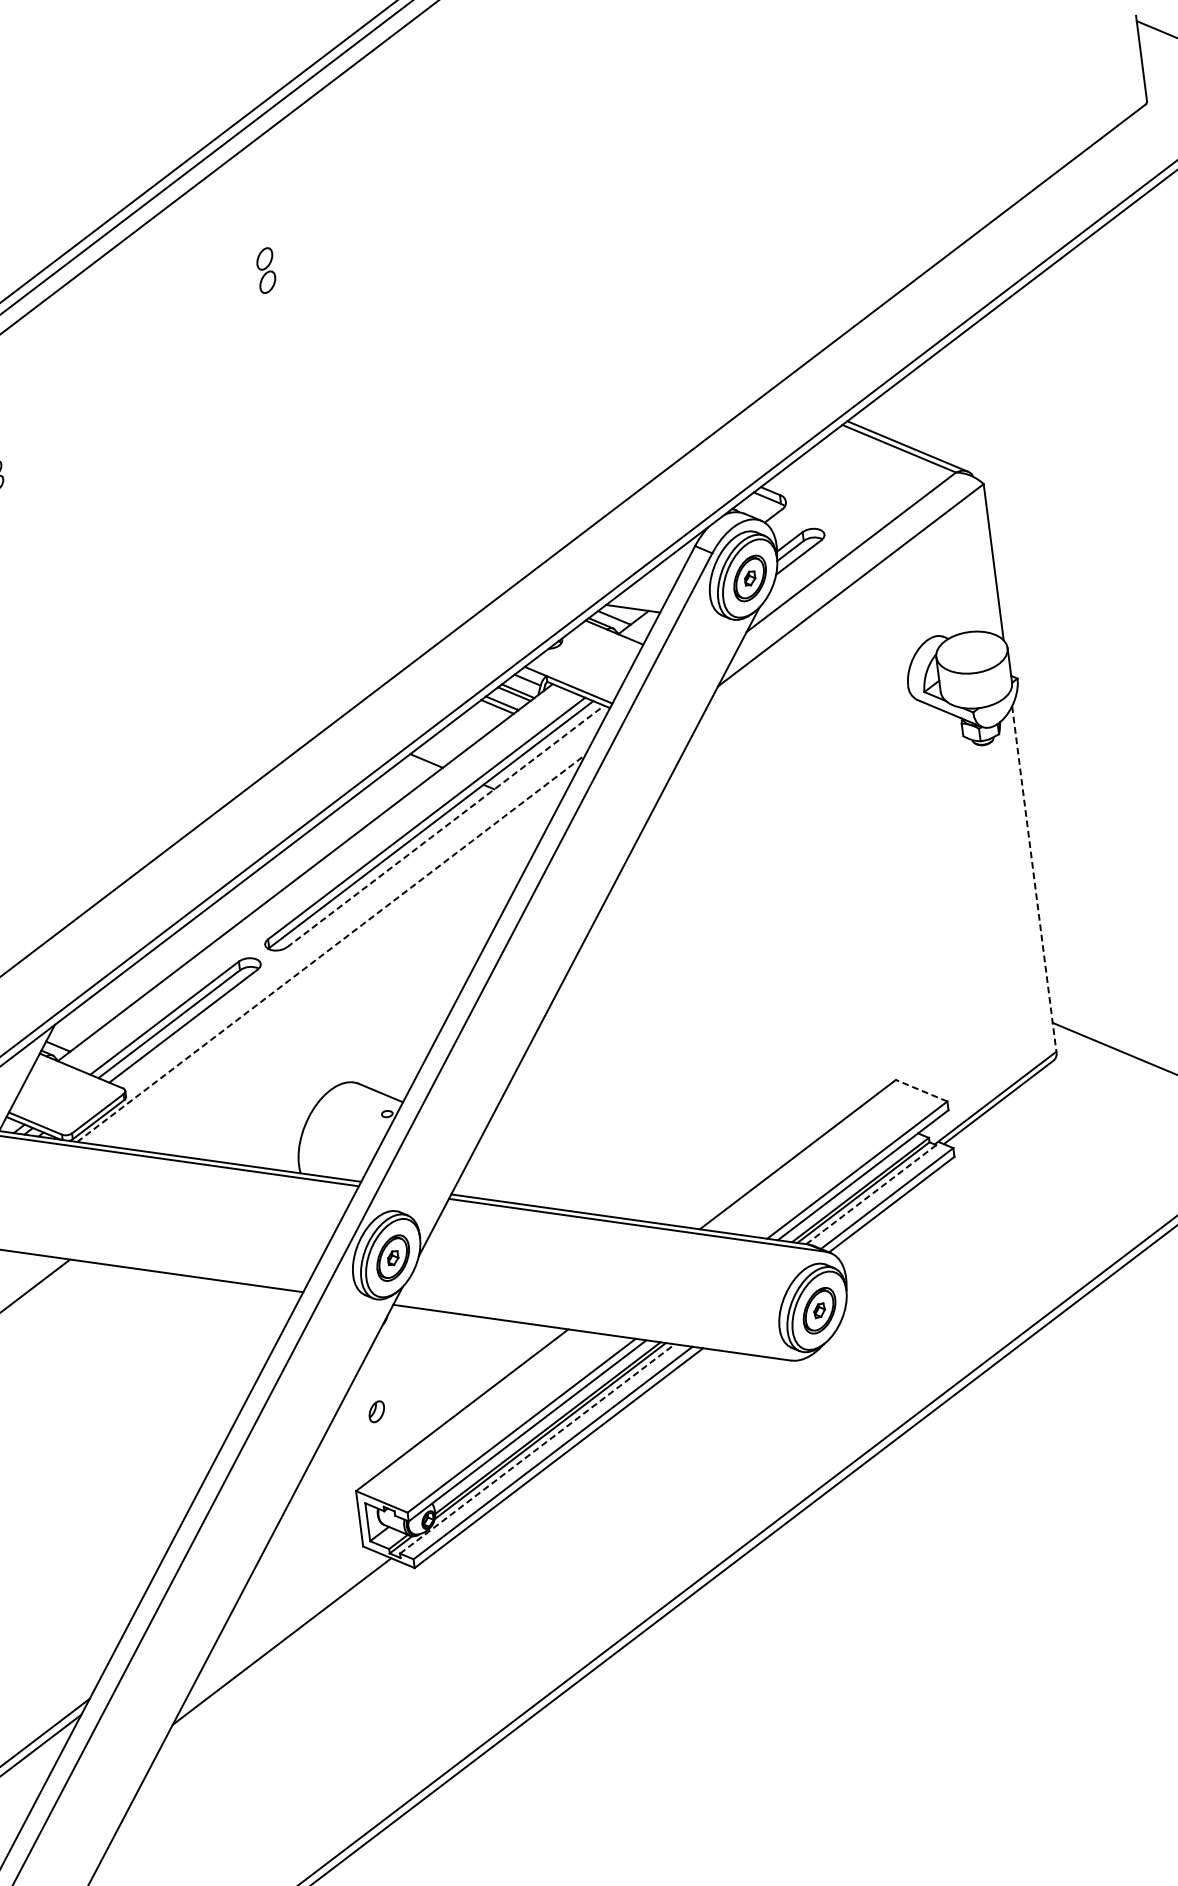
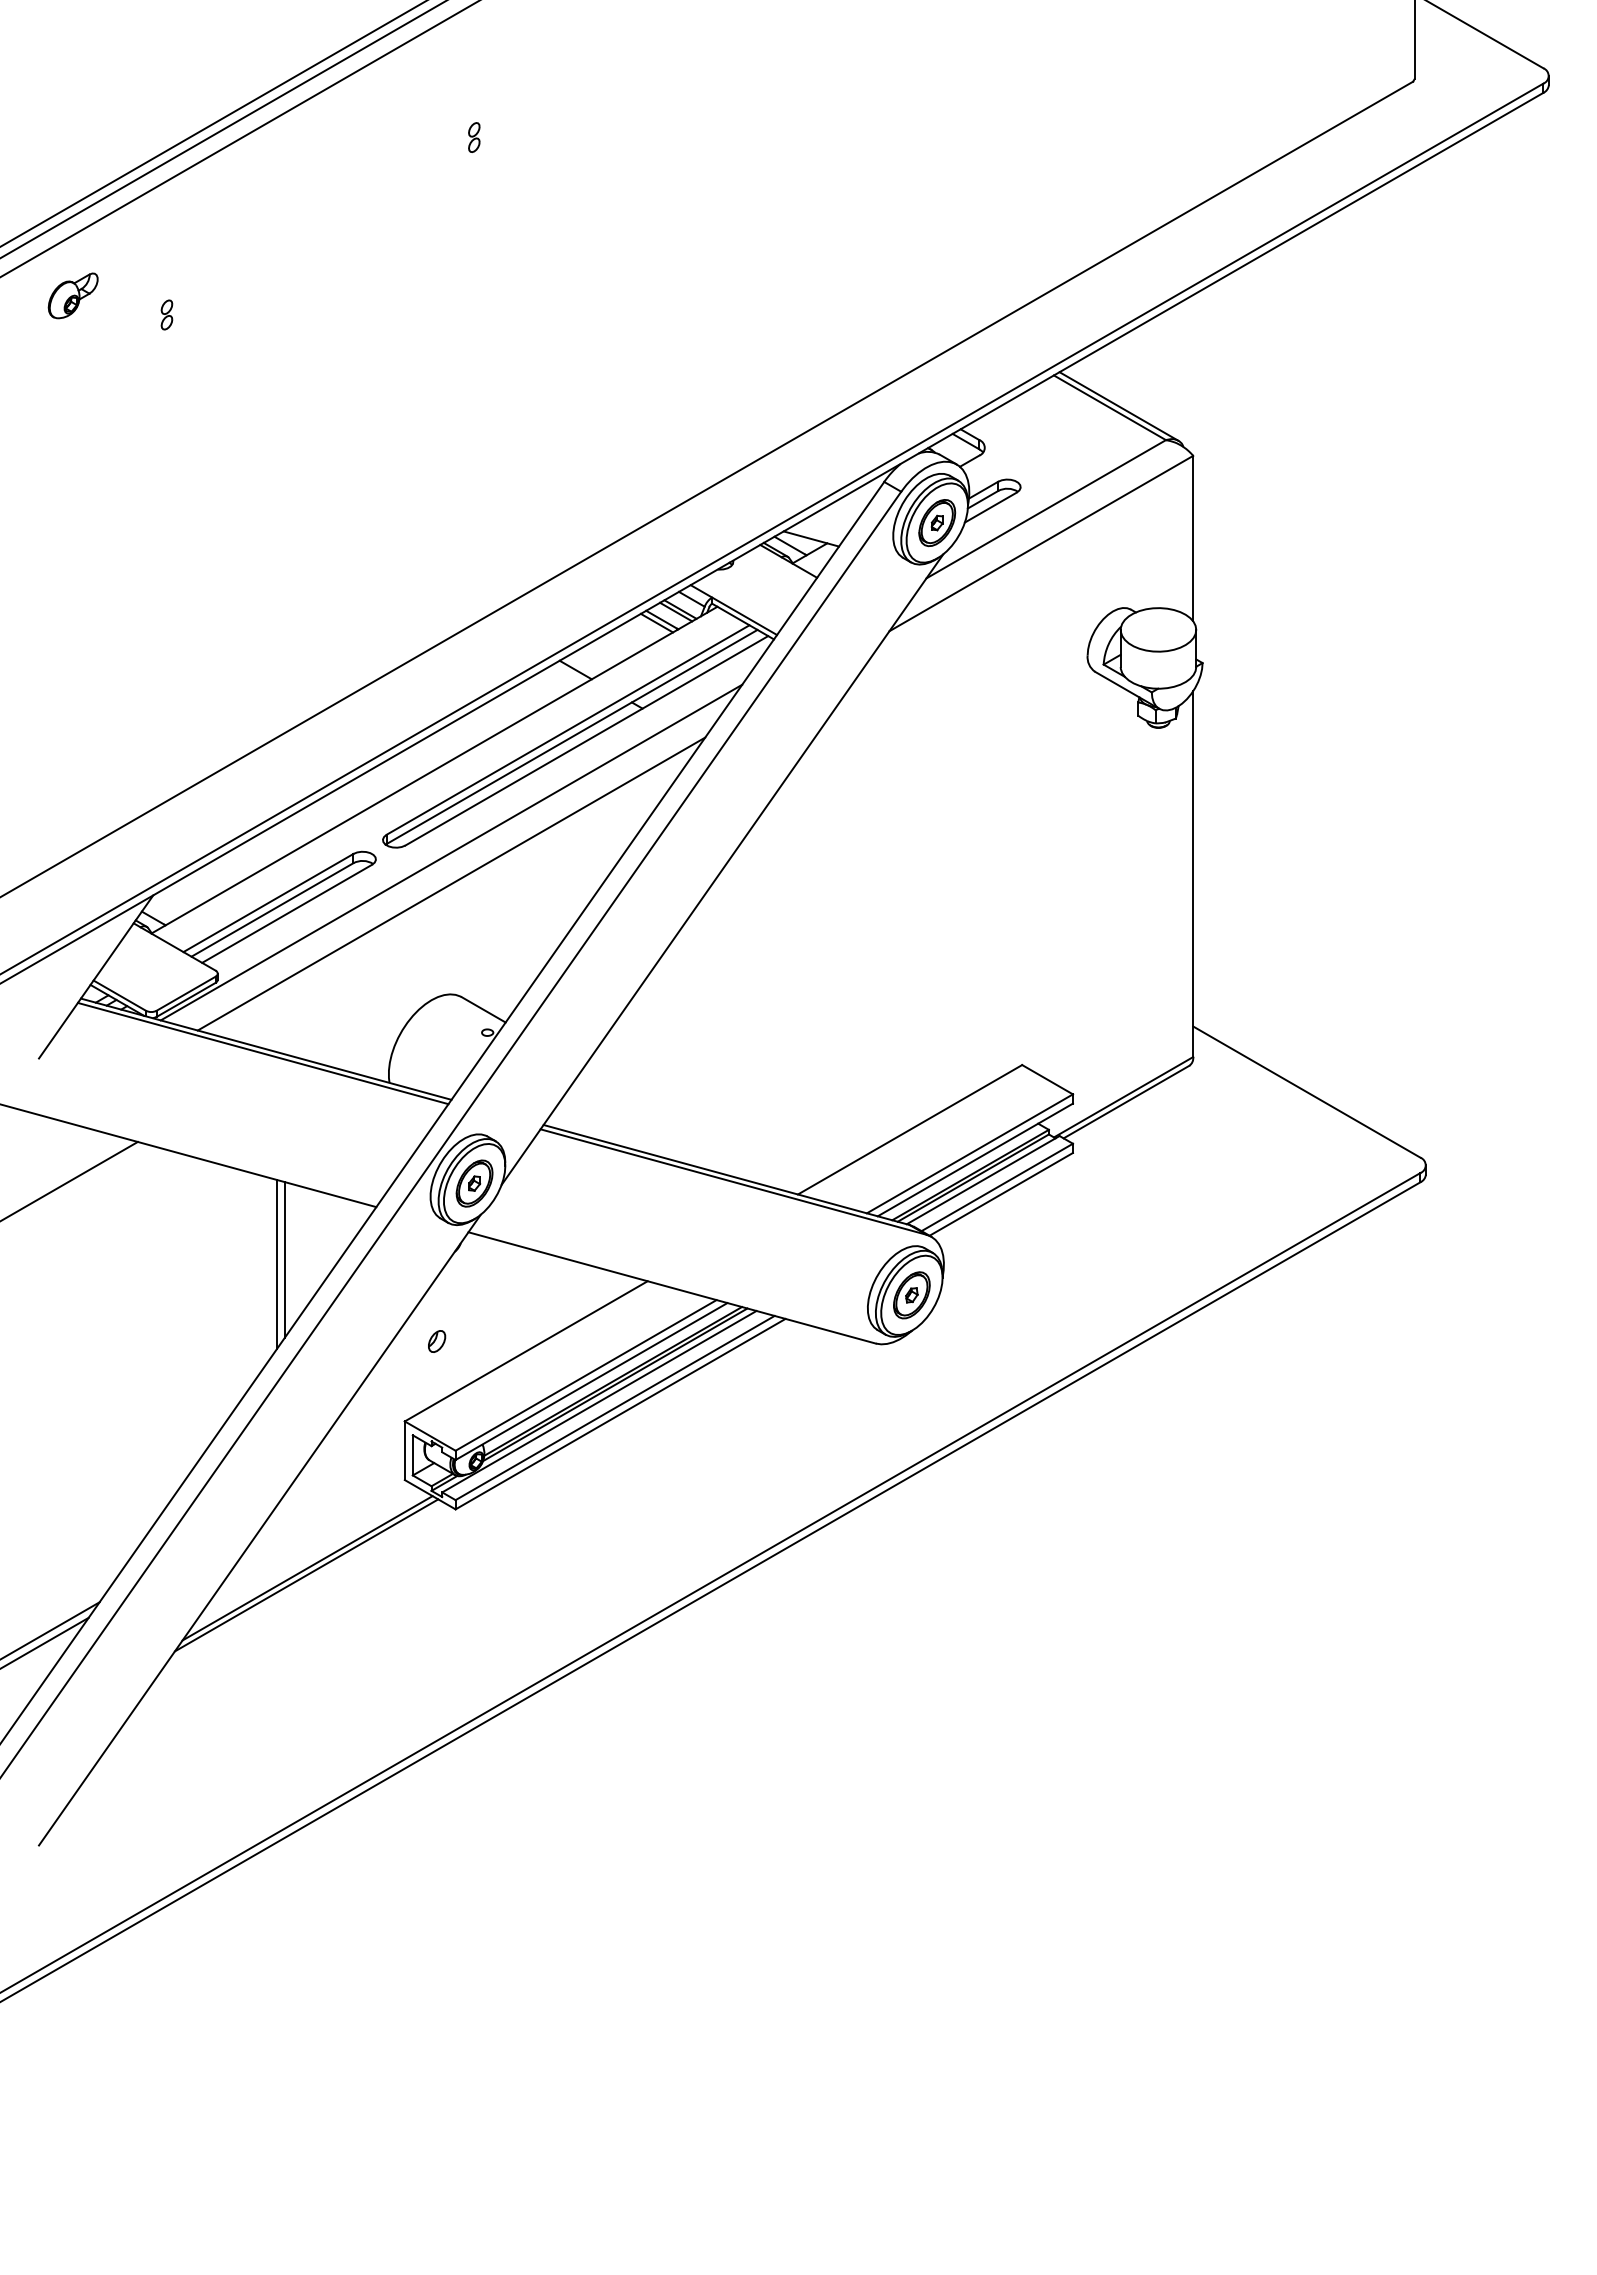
part: (266, 270) -> (474, 137), size x0.62
line: (446, 826) -> (587, 740), dashed -> solid
line: (1034, 879) -> (1193, 874), dashed -> solid
line: (331, 948) -> (451, 852), dashed -> solid
line: (335, 977) -> (451, 883), added
line: (921, 1090) -> (1047, 1079), dashed -> solid
line: (873, 1192) -> (983, 1179), dashed -> solid
line: (222, 1352) -> (284, 1259), added
line: (215, 1358) -> (276, 1264), added
line: (537, 1448) -> (599, 1401), dashed -> solid
line: (281, 1648) -> (306, 1575), added

